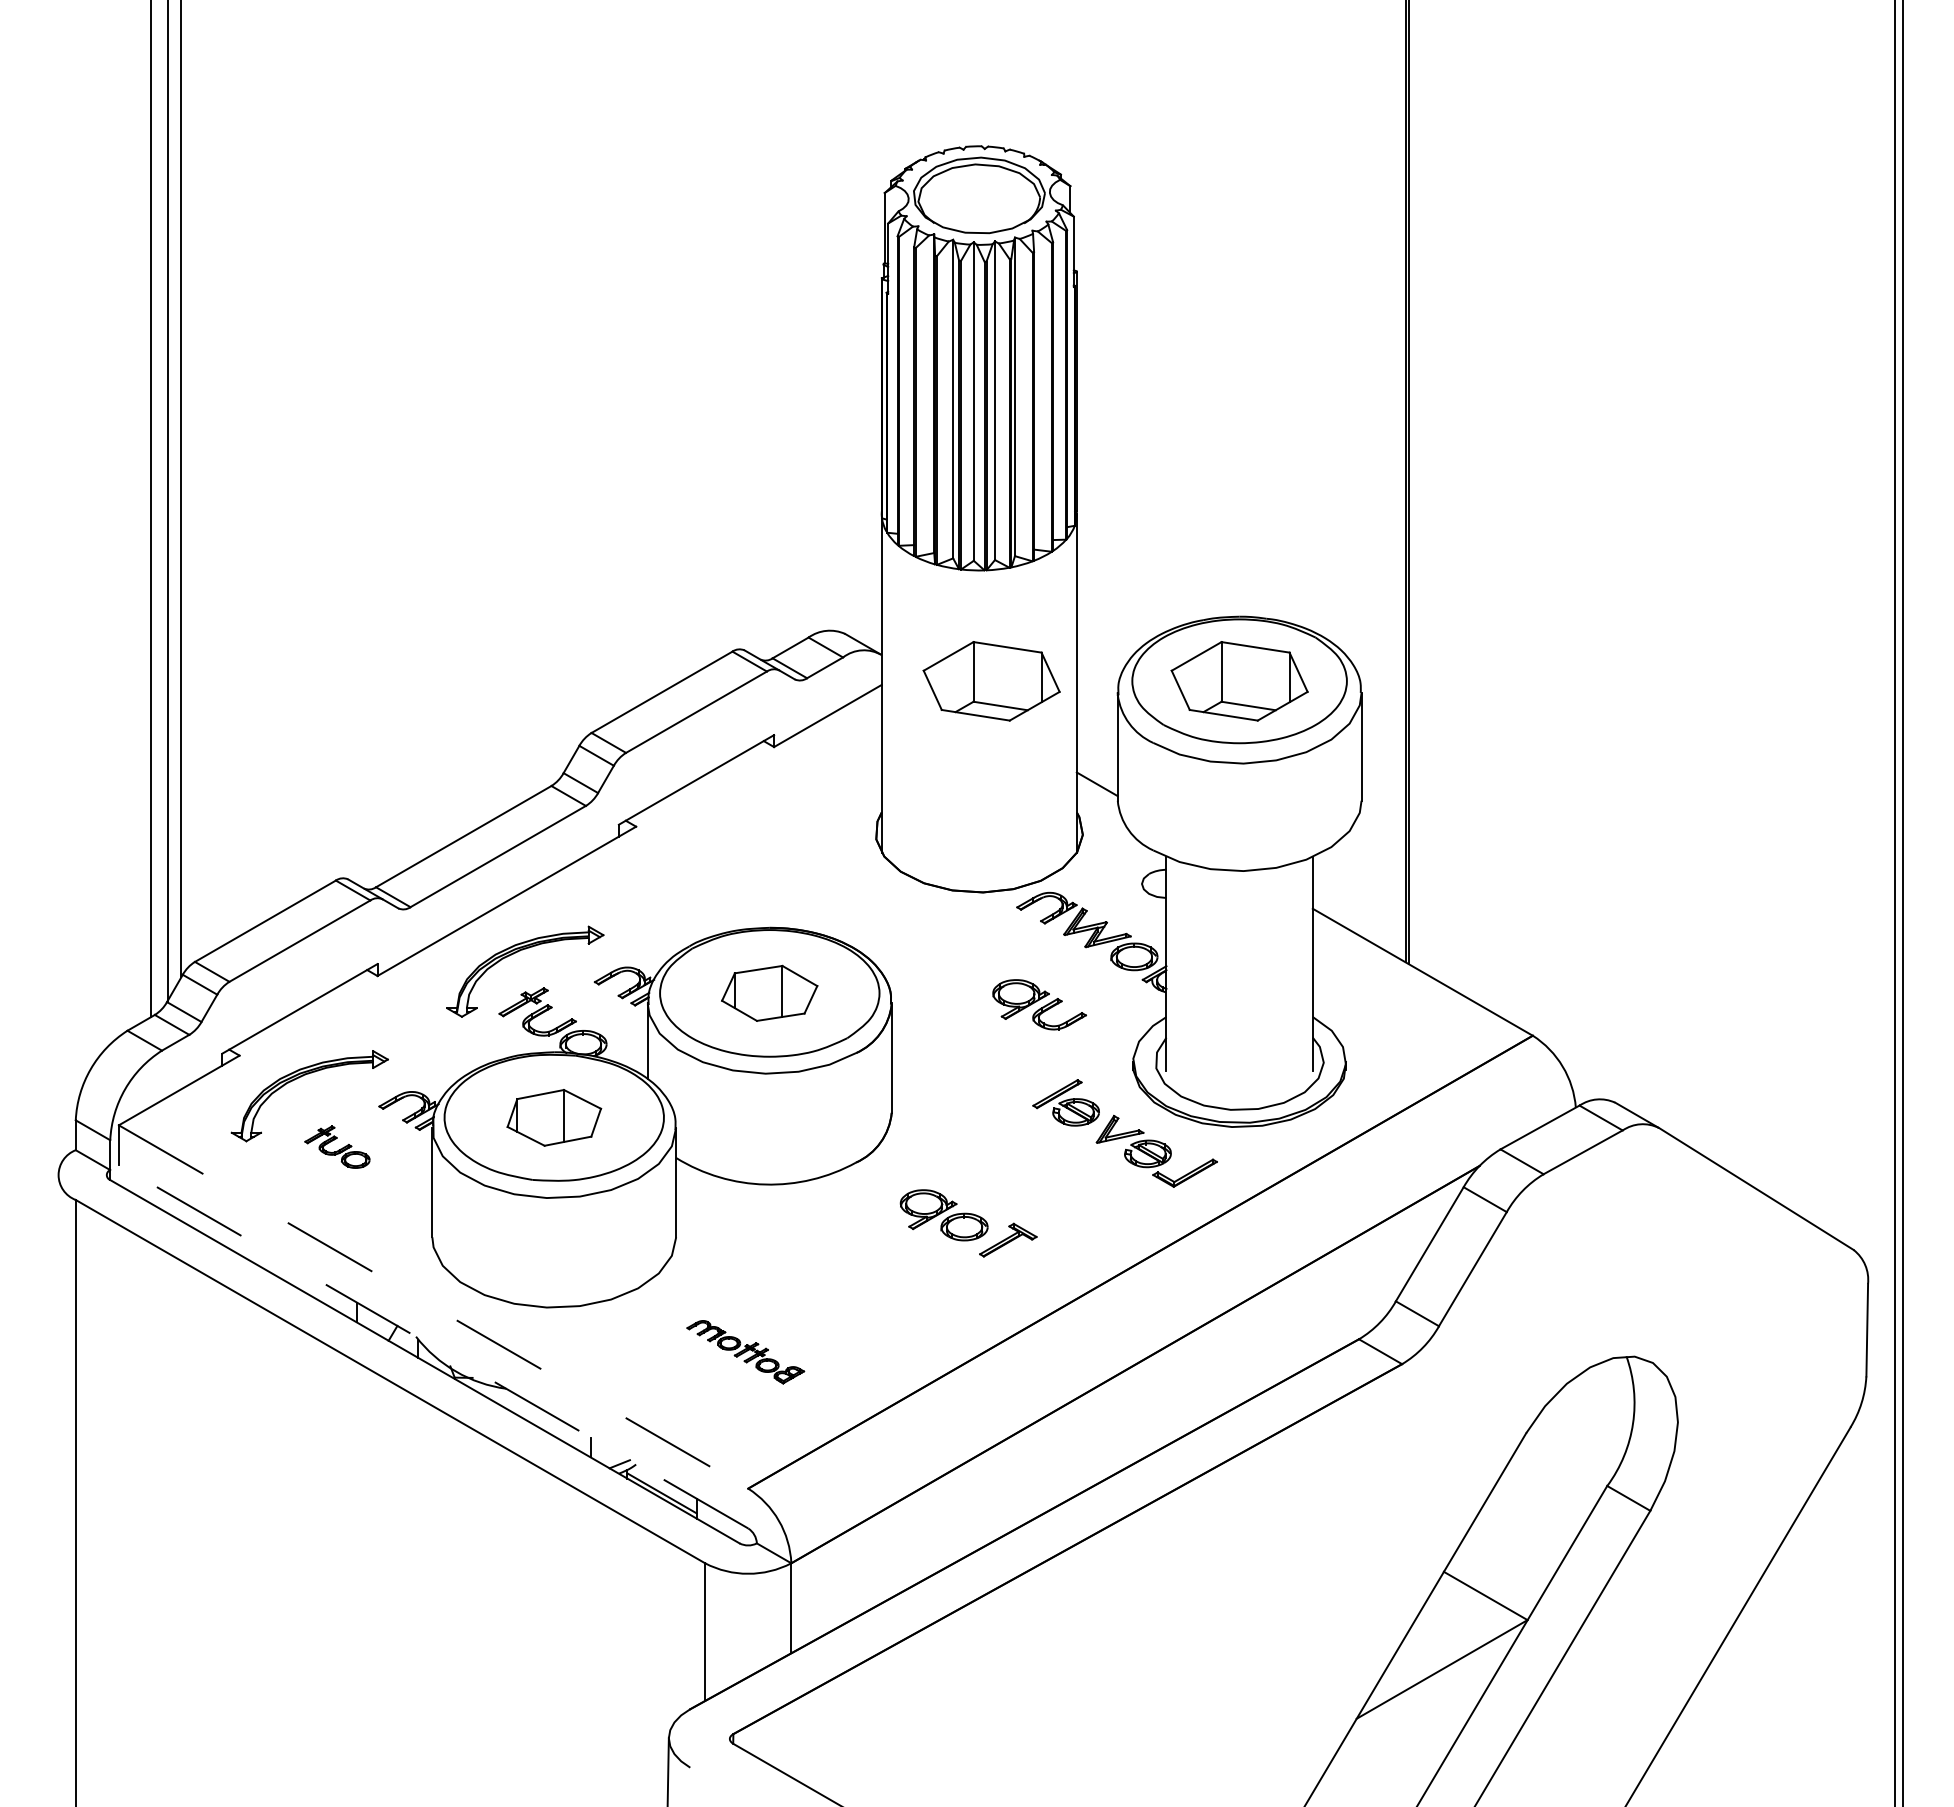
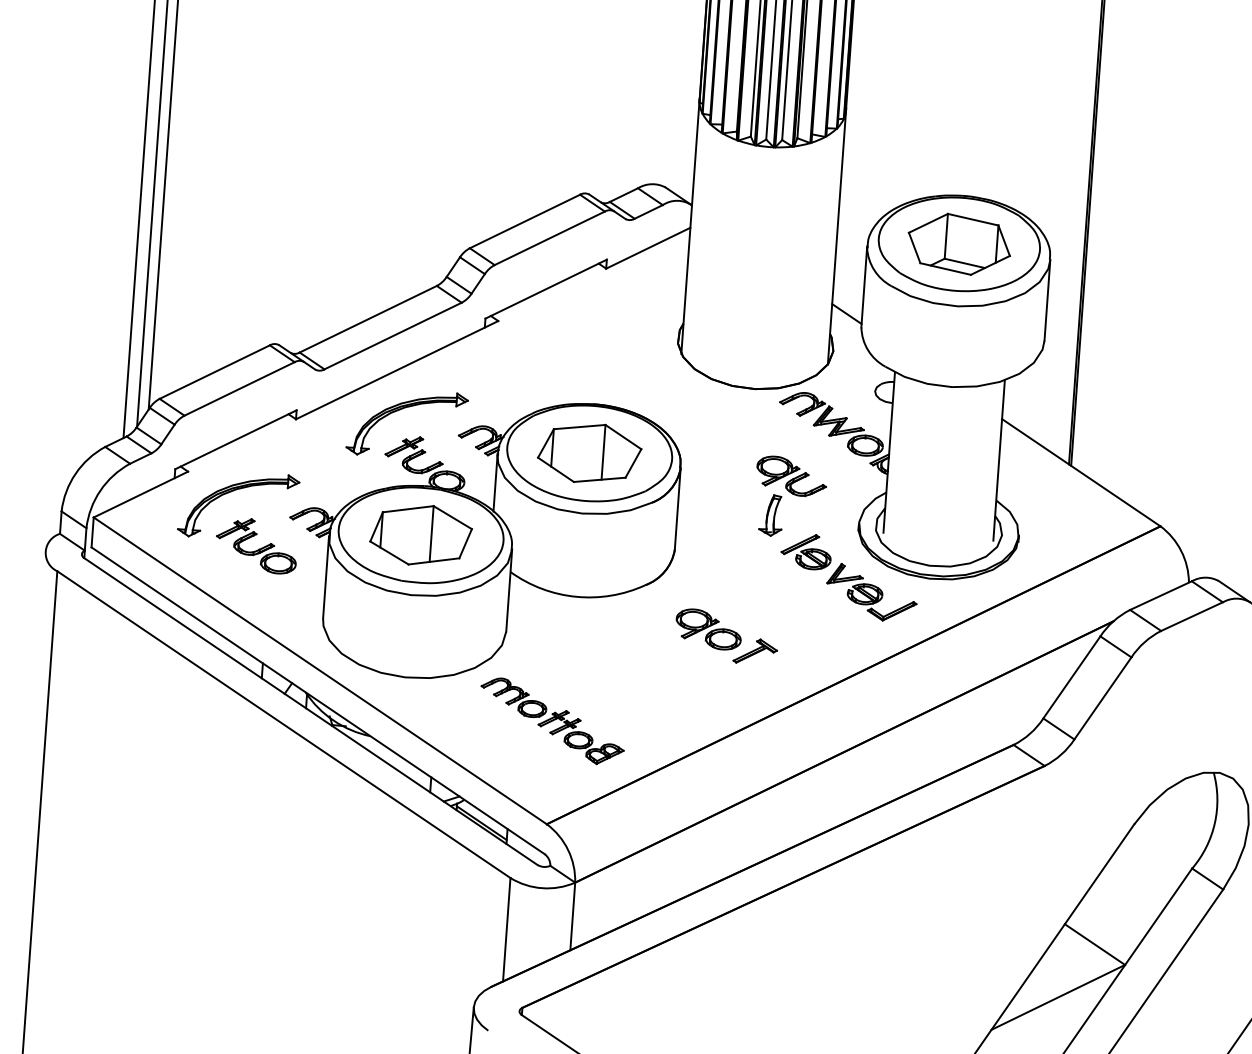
part: (991, 681) -> (773, 231), removed
part: (769, 993) -> (589, 453), size x1.43
part: (1015, 1058) -> (770, 515), added
part: (554, 1117) -> (421, 535), size x1.43
part: (337, 1146) -> (256, 545), size x1.67
line: (434, 1307) -> (320, 671), dashed -> solid
line: (433, 1346) -> (318, 700), dashed -> solid
part: (745, 1352) -> (552, 721), size x1.67

